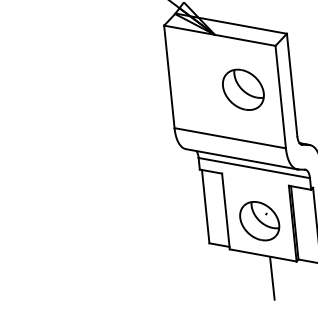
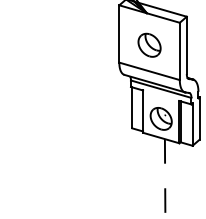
part: (243, 88) -> (149, 44), moved

